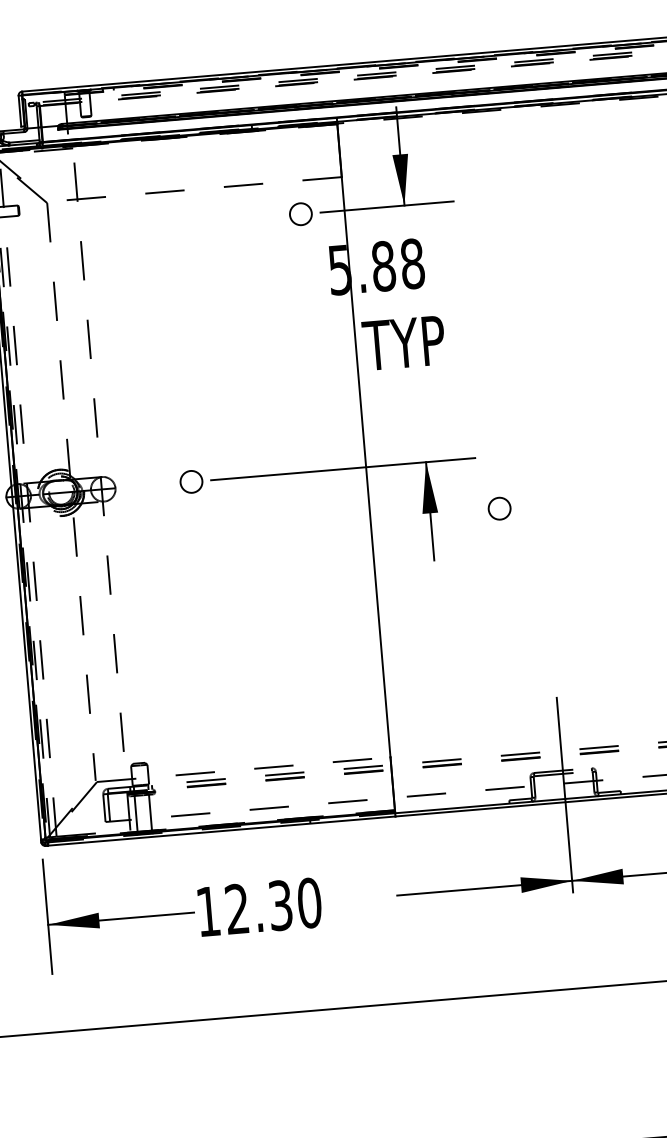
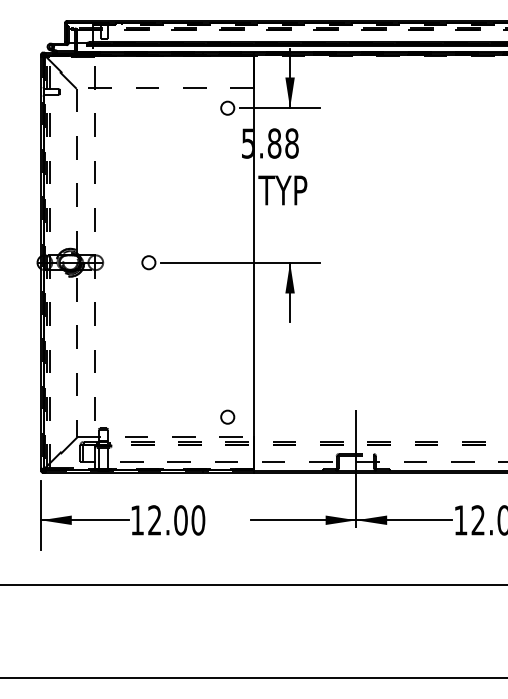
circle: (499, 507) -> (227, 416), moved
text: (279, 905) -> (180, 520), 12.30 -> 12.00

